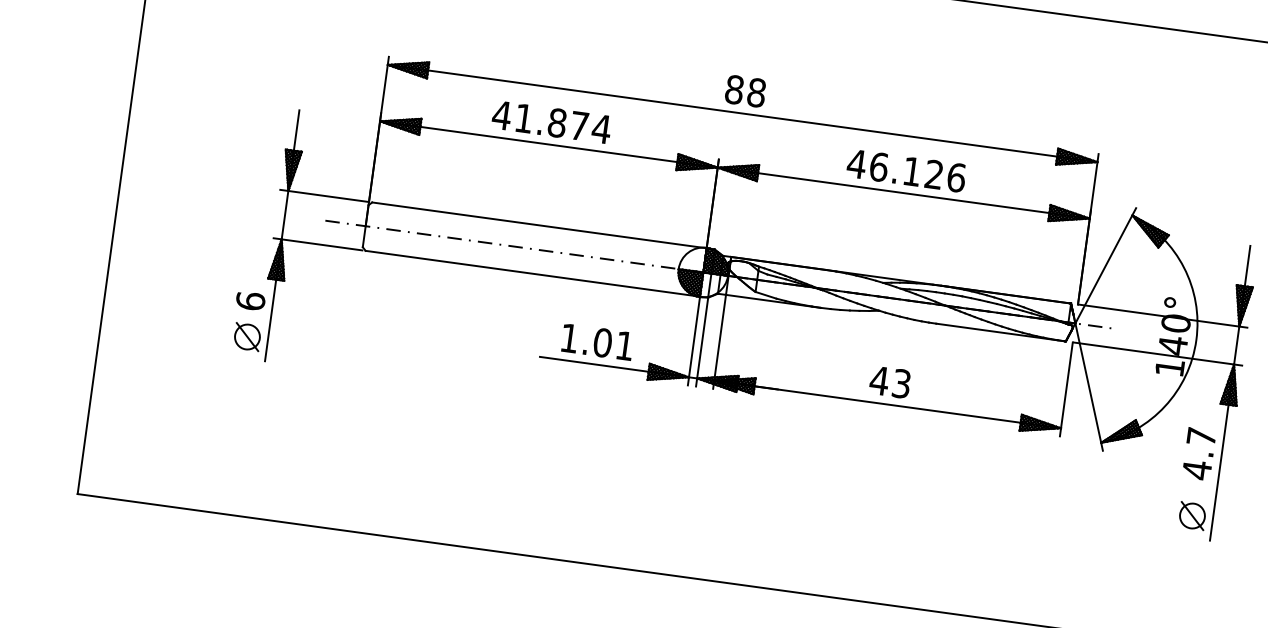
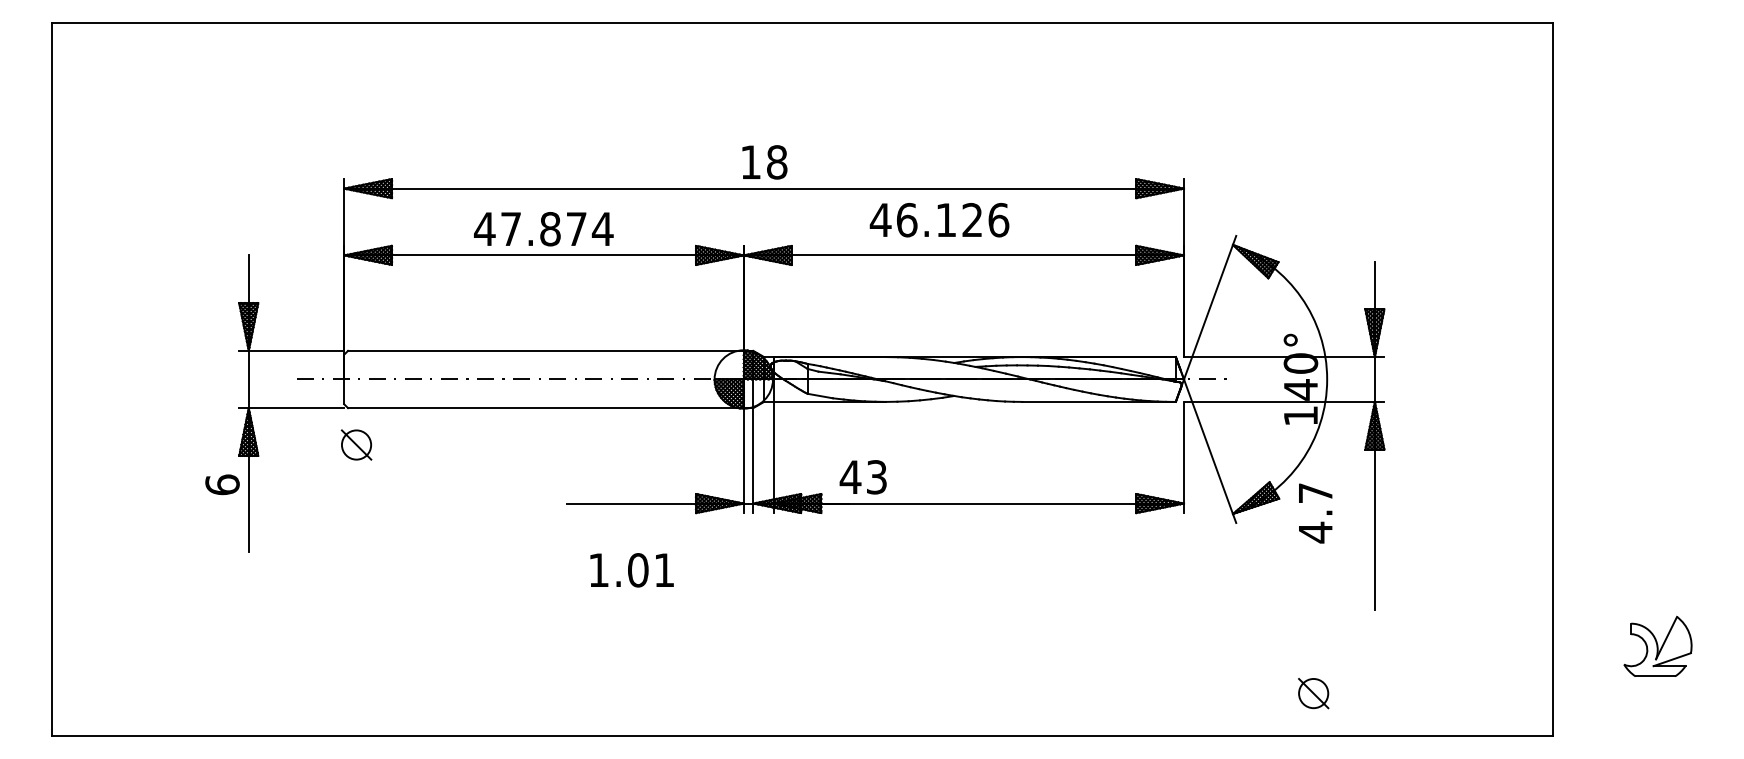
text: (734, 89) -> (750, 162), 88 -> 18
text: (523, 117) -> (510, 228), 41.874 -> 47.874
text: (906, 171) -> (939, 220), moved
part: (247, 336) -> (356, 444), moved
text: (597, 342) -> (631, 570), moved
text: (889, 382) -> (862, 477), moved
text: (1199, 454) -> (1315, 513), moved
part: (1192, 515) -> (1313, 693), moved

